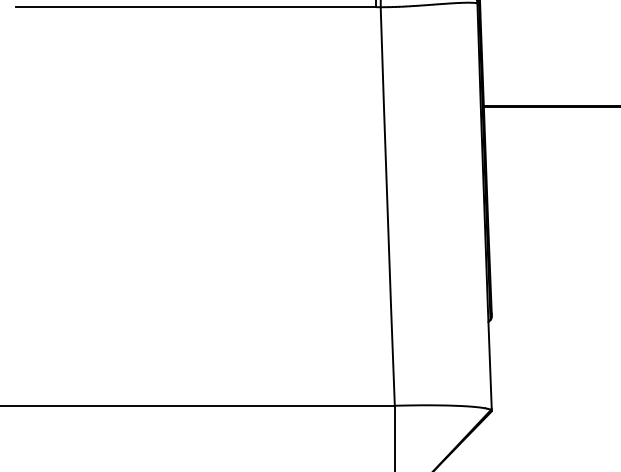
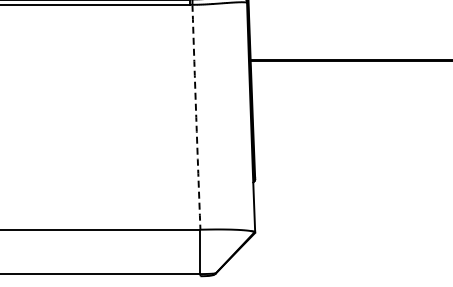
line: (387, 206) -> (196, 117), solid -> dashed

